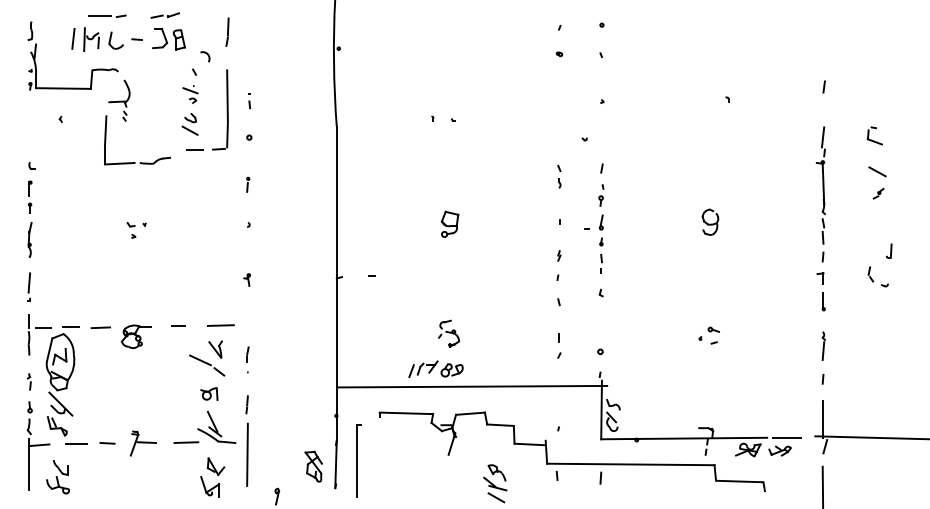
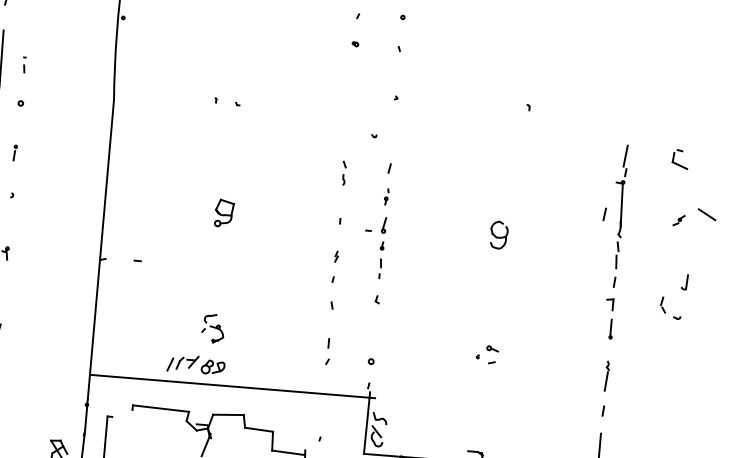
line: (823, 86) -> (604, 213), moved
line: (877, 171) -> (707, 214), moved
part: (601, 195) -> (386, 196), size x0.7

